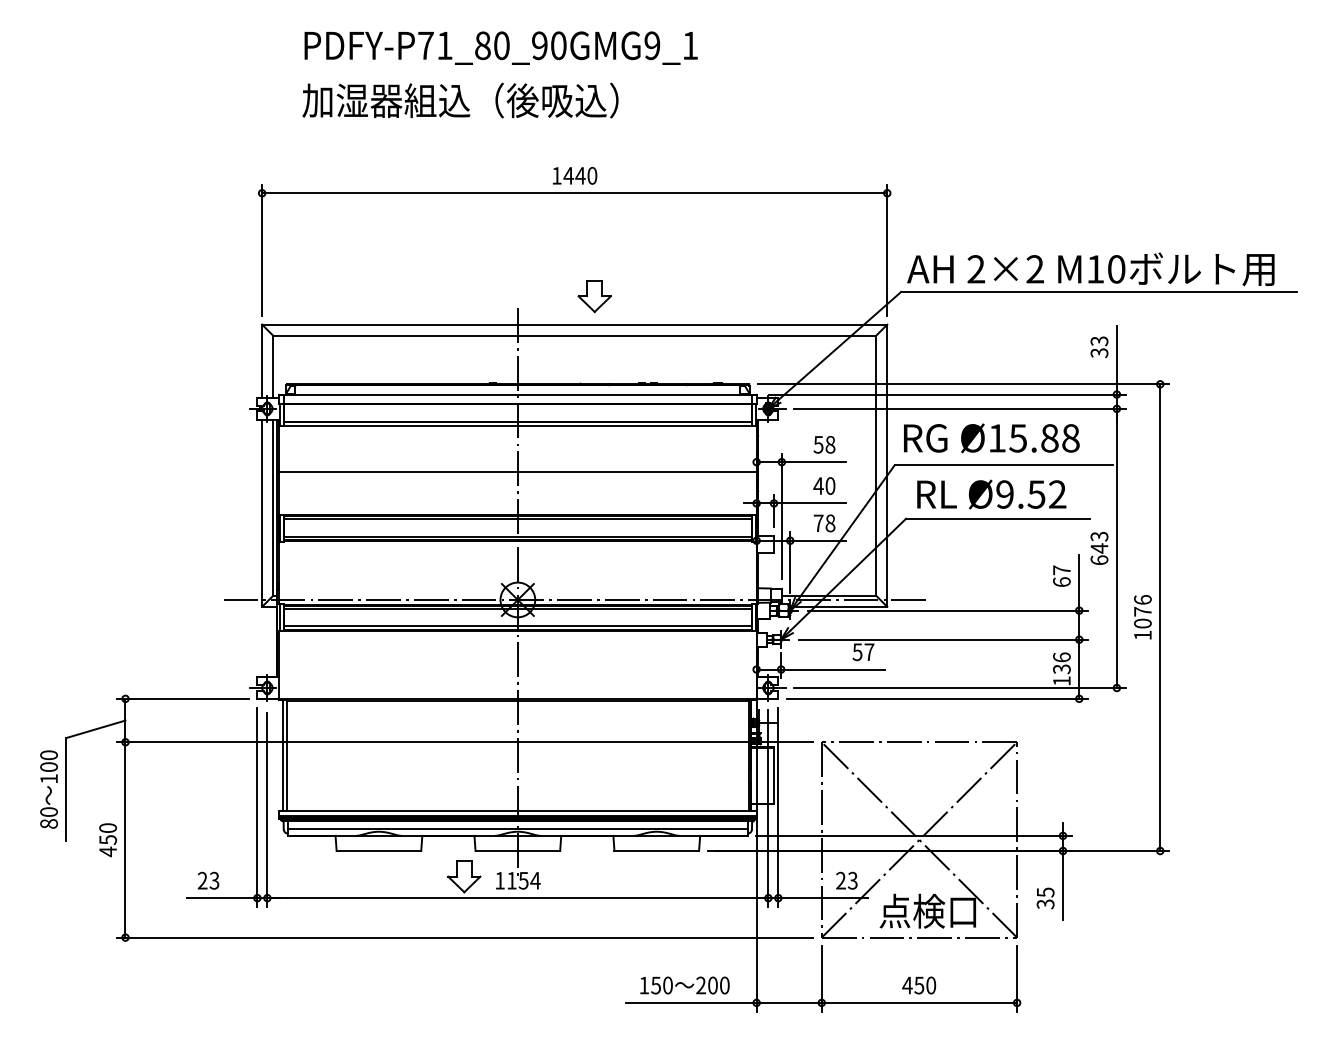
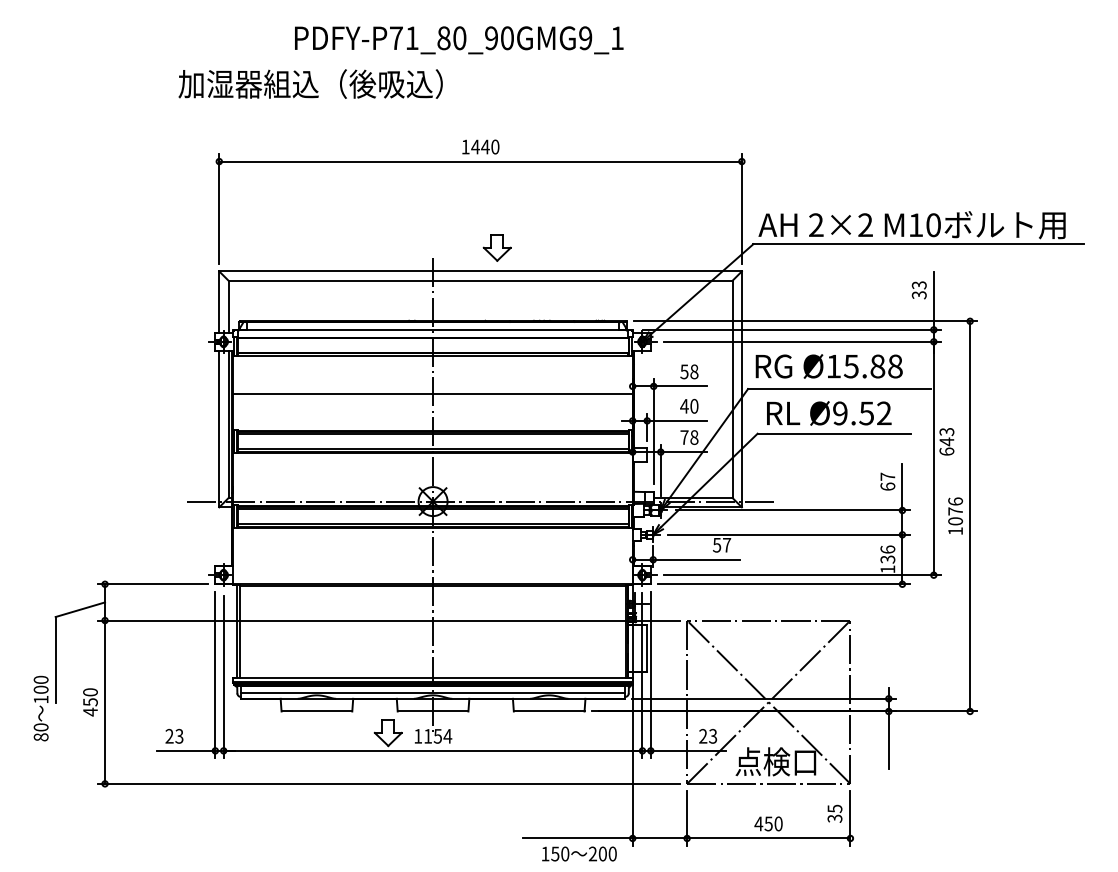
text: (500, 47) -> (458, 39), moved
text: (460, 100) -> (310, 84), moved
text: (1099, 548) -> (946, 441), moved
text: (48, 789) -> (40, 708), moved
text: (1045, 898) -> (834, 813), moved
text: (684, 985) -> (579, 854), moved

